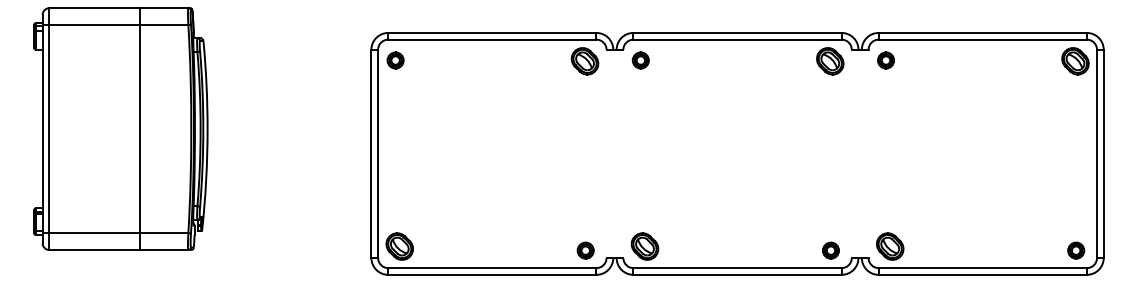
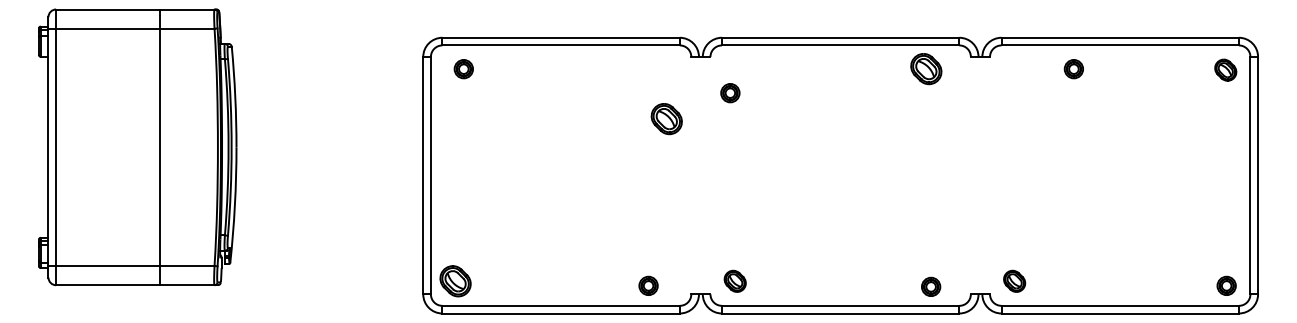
part: (395, 60) -> (463, 69), moved
part: (640, 60) -> (730, 93), moved
part: (885, 60) -> (1073, 69), moved
part: (584, 61) -> (666, 119), moved
part: (830, 61) -> (926, 69), moved
part: (1075, 61) -> (1225, 70), size x0.7
part: (645, 246) -> (735, 281), size x0.7
part: (890, 246) -> (1014, 281), size x0.7
part: (585, 250) -> (648, 285), moved
part: (831, 250) -> (931, 286), moved

